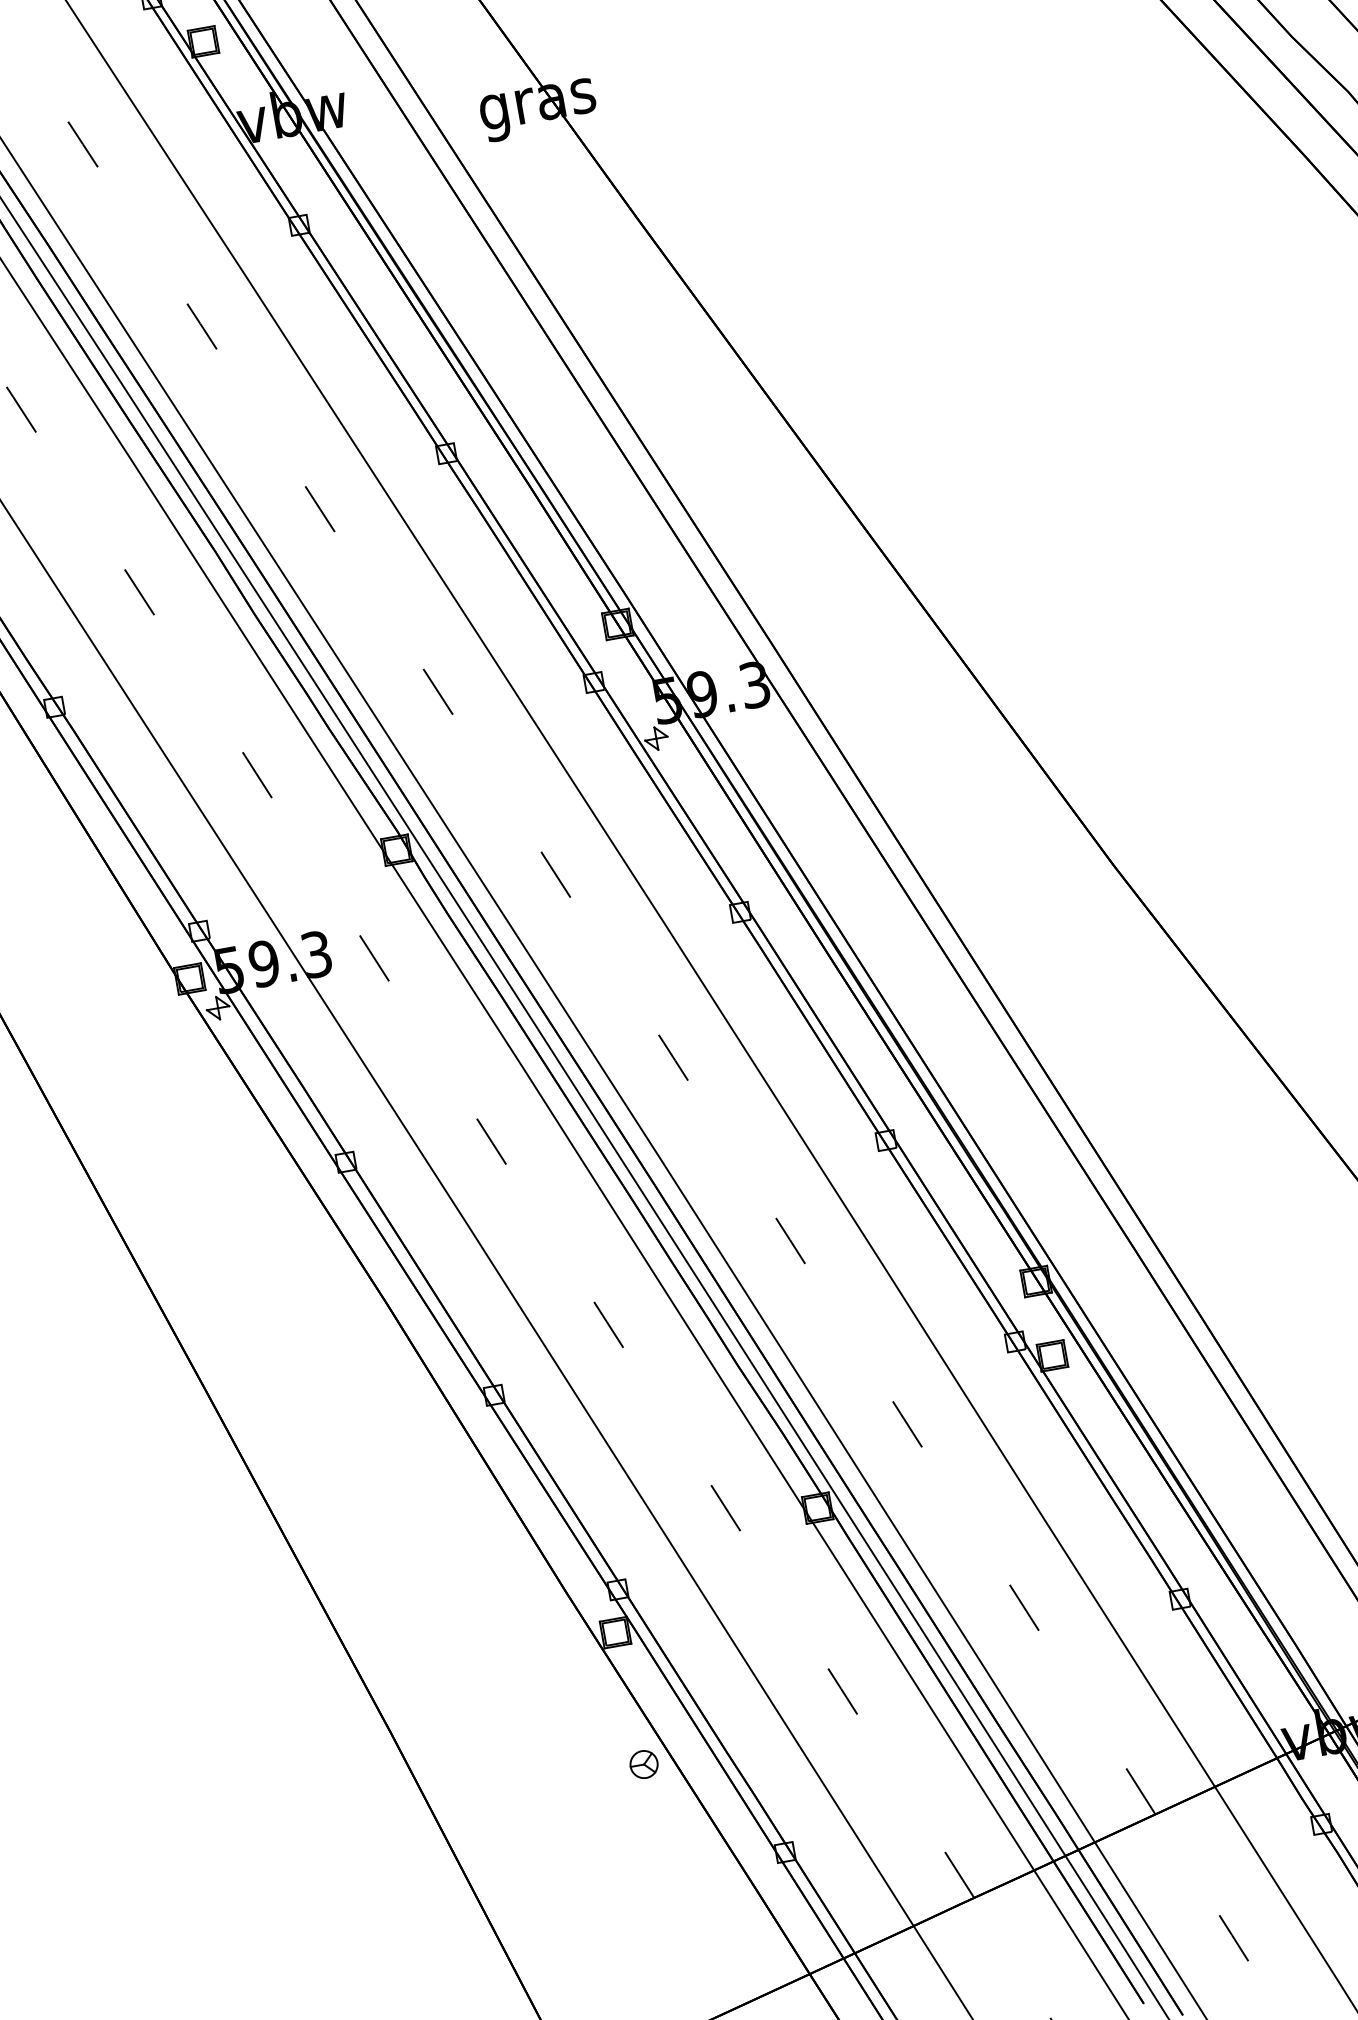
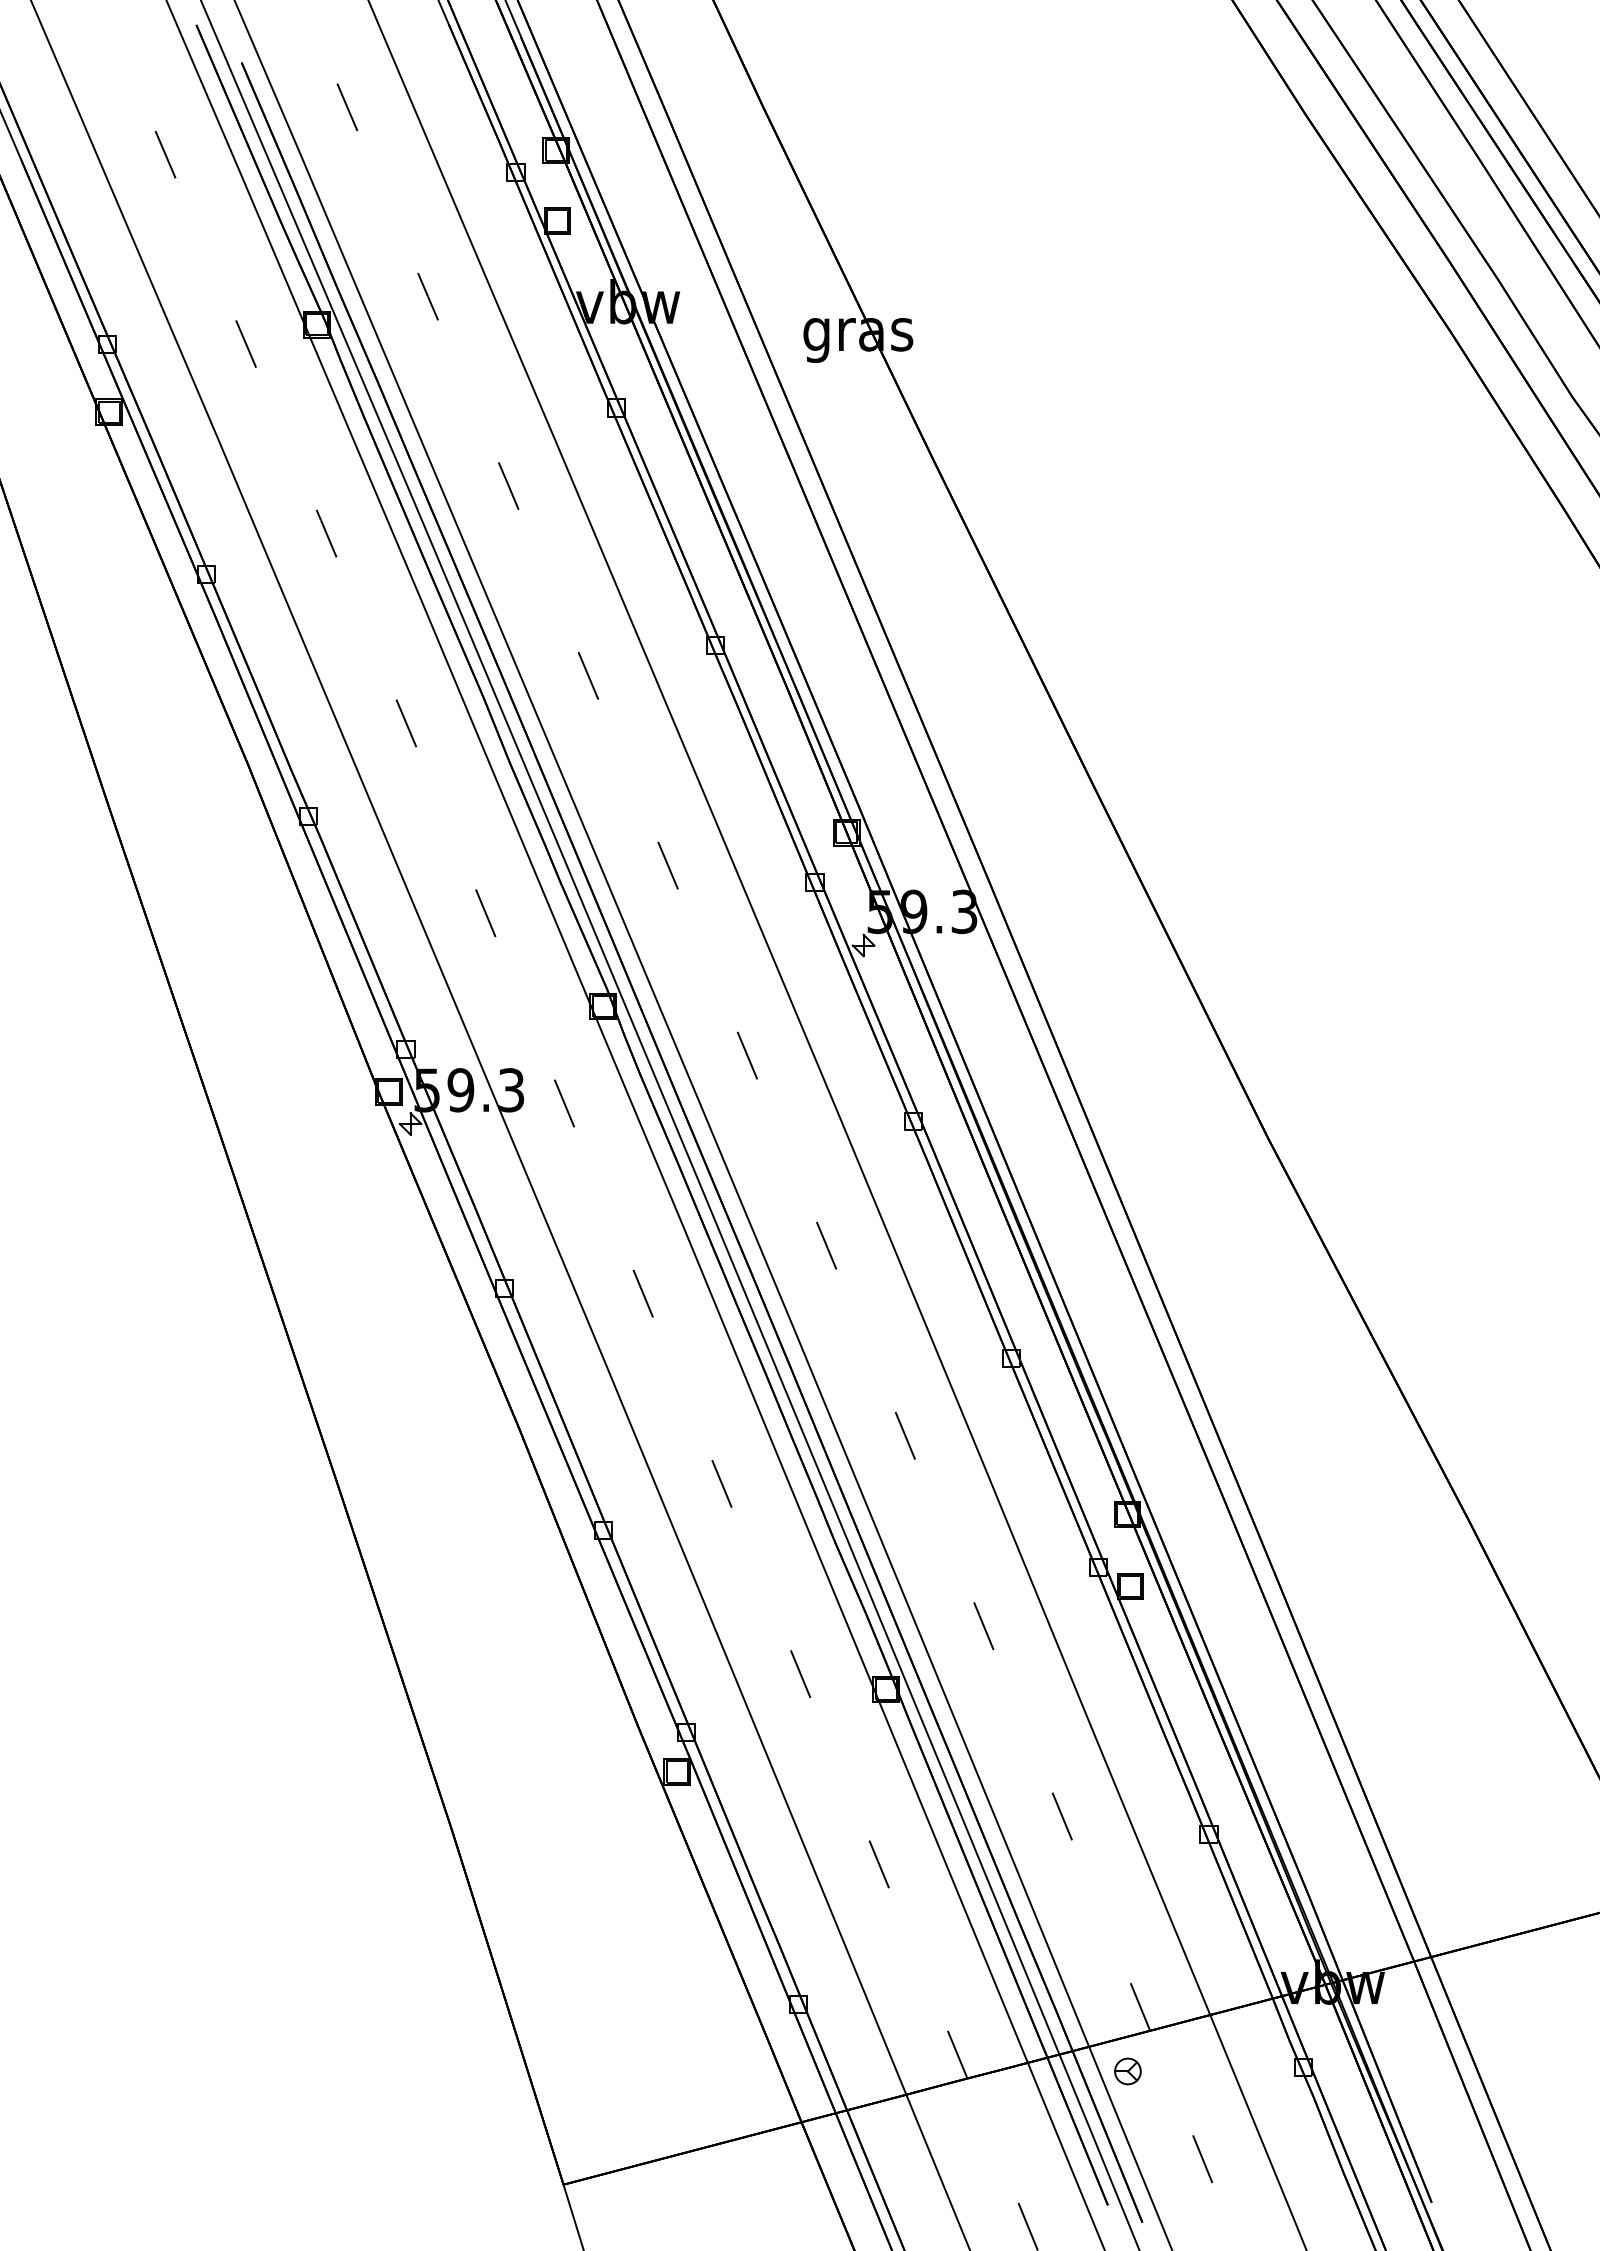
part: (643, 1764) -> (1127, 2071), moved

